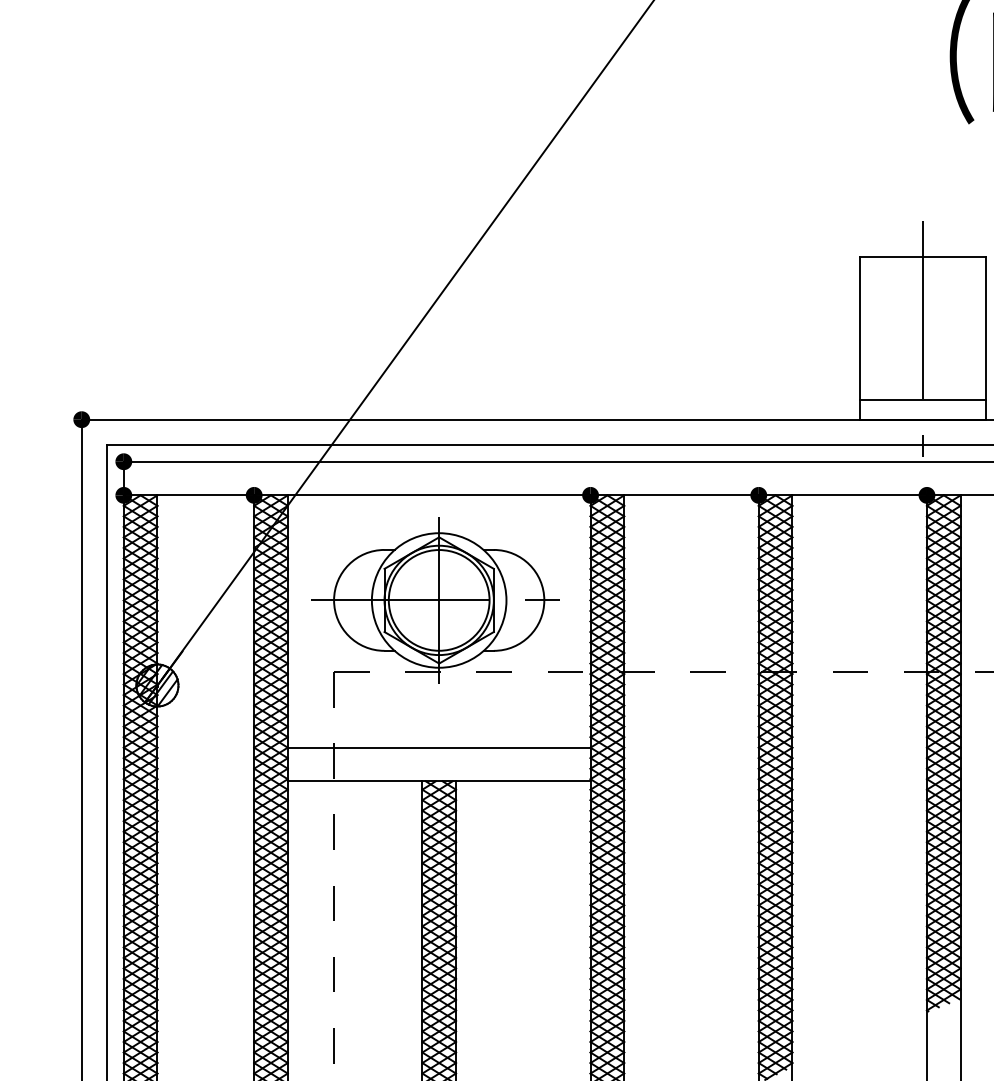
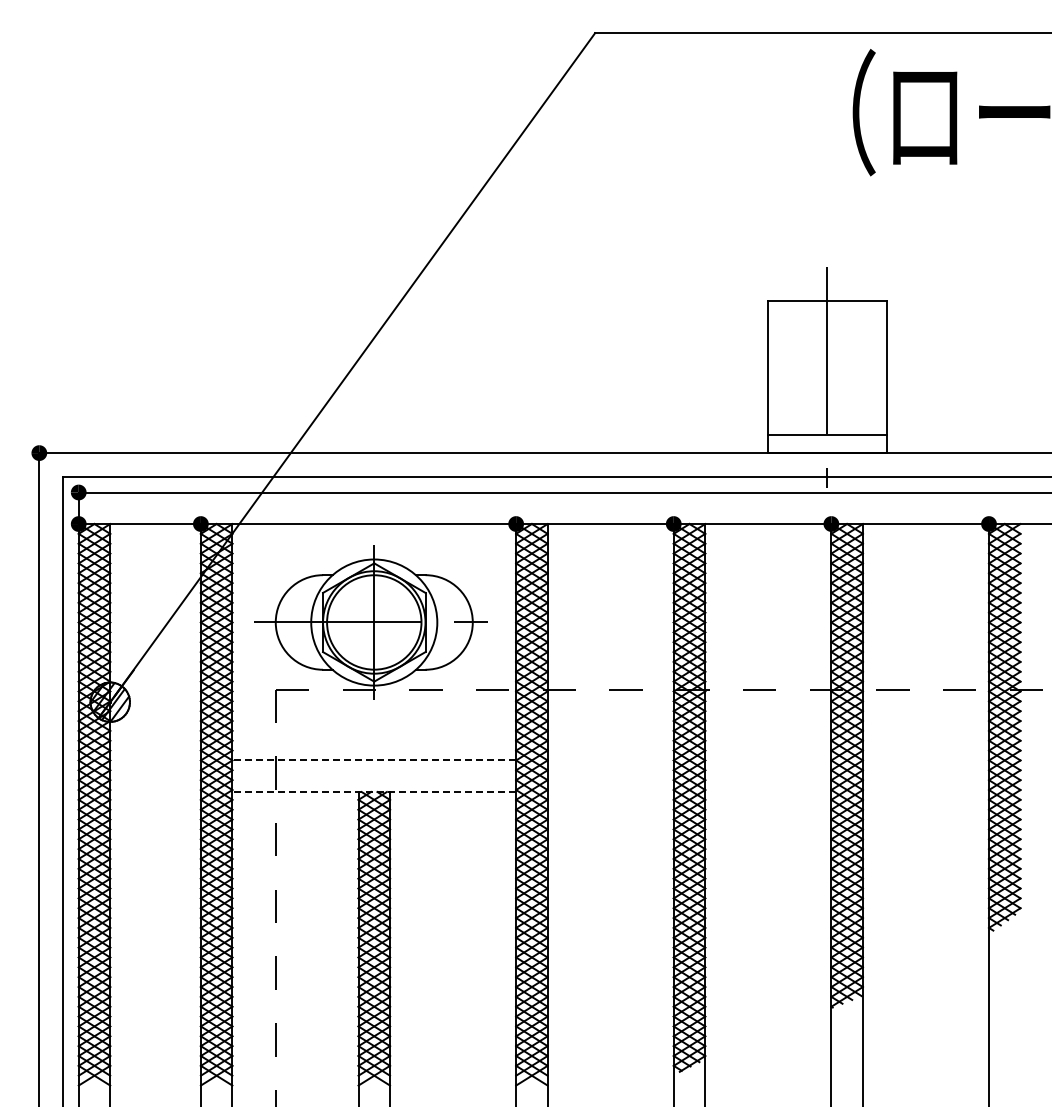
line: (439, 747) -> (374, 760), solid -> dashed
line: (439, 780) -> (374, 791), solid -> dashed

